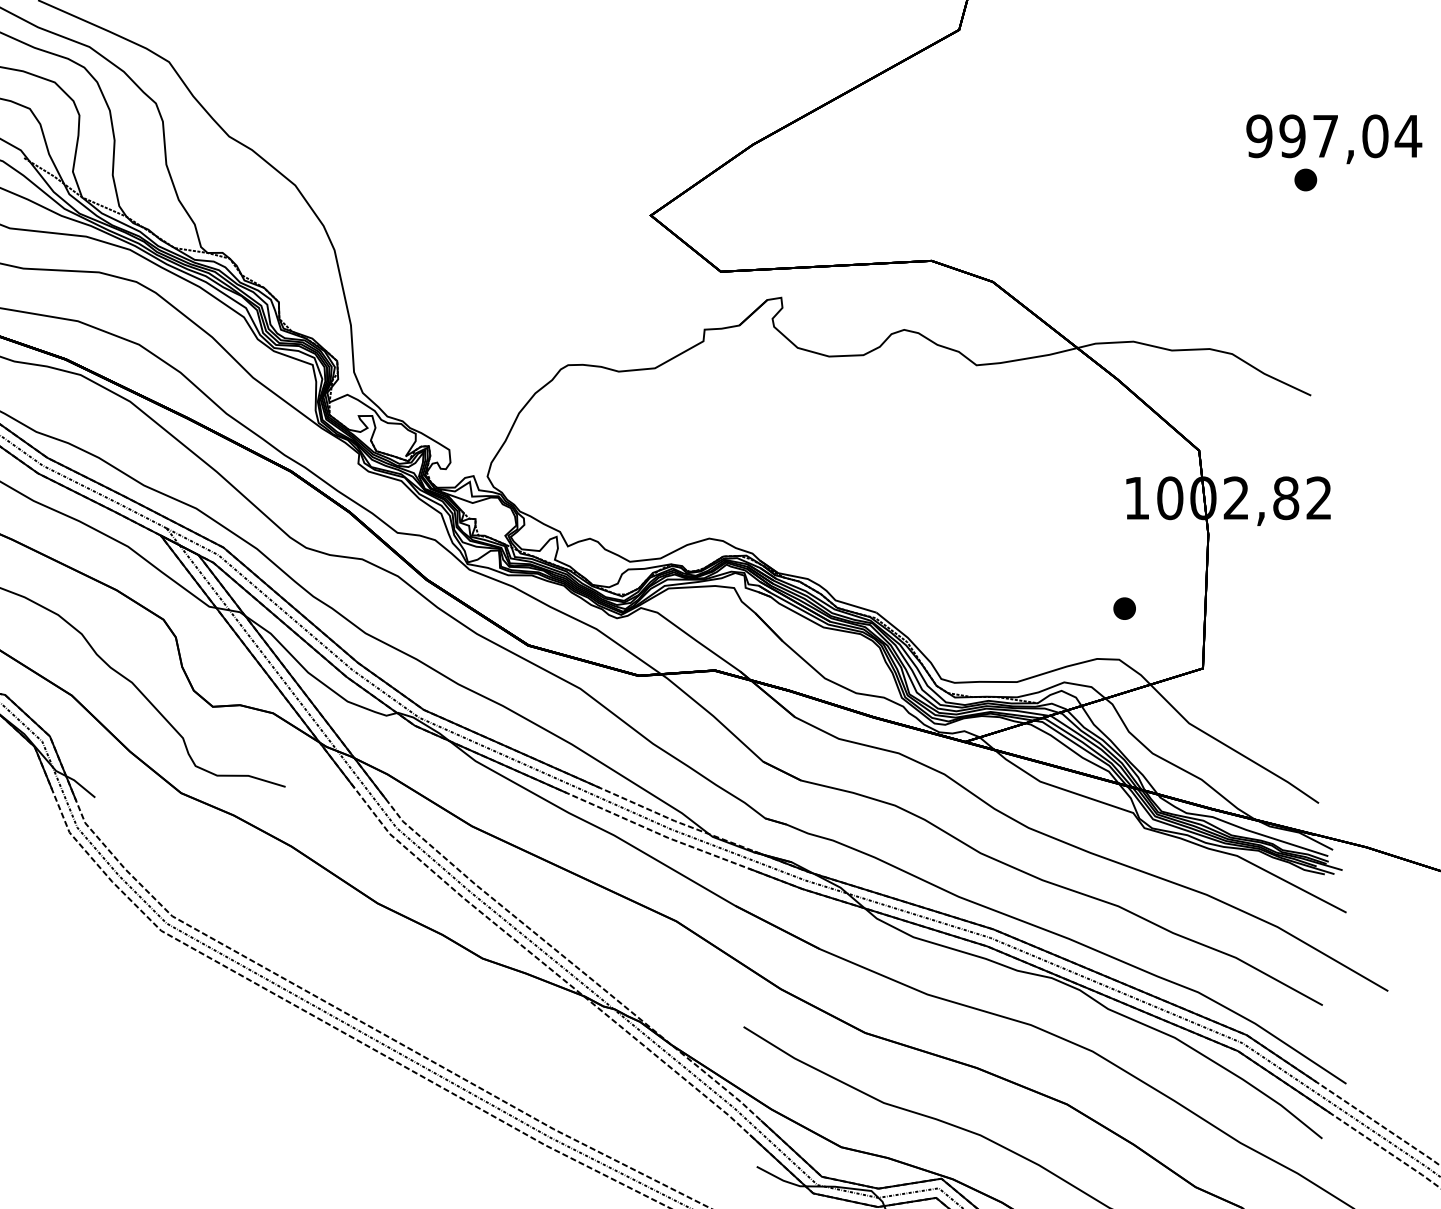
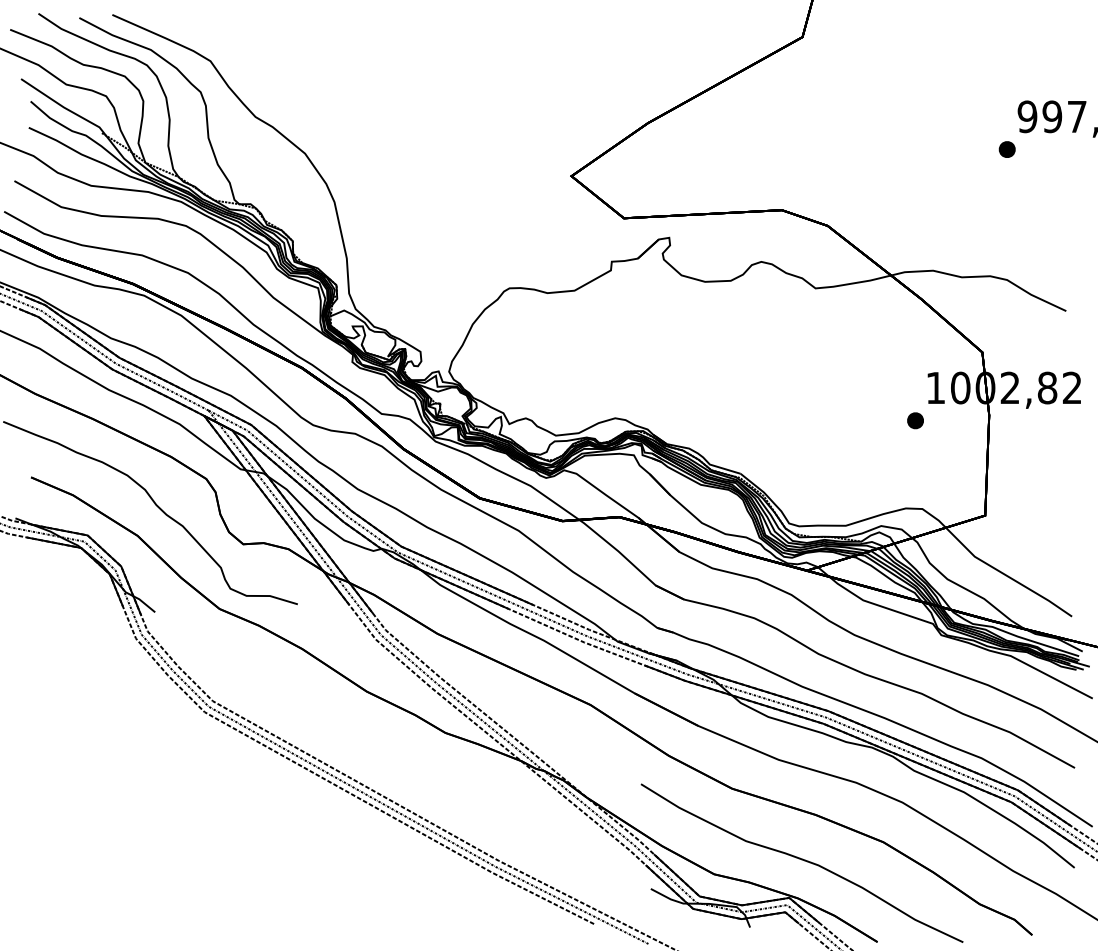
part: (1304, 179) -> (1006, 149), moved
part: (1124, 608) -> (915, 420), moved

